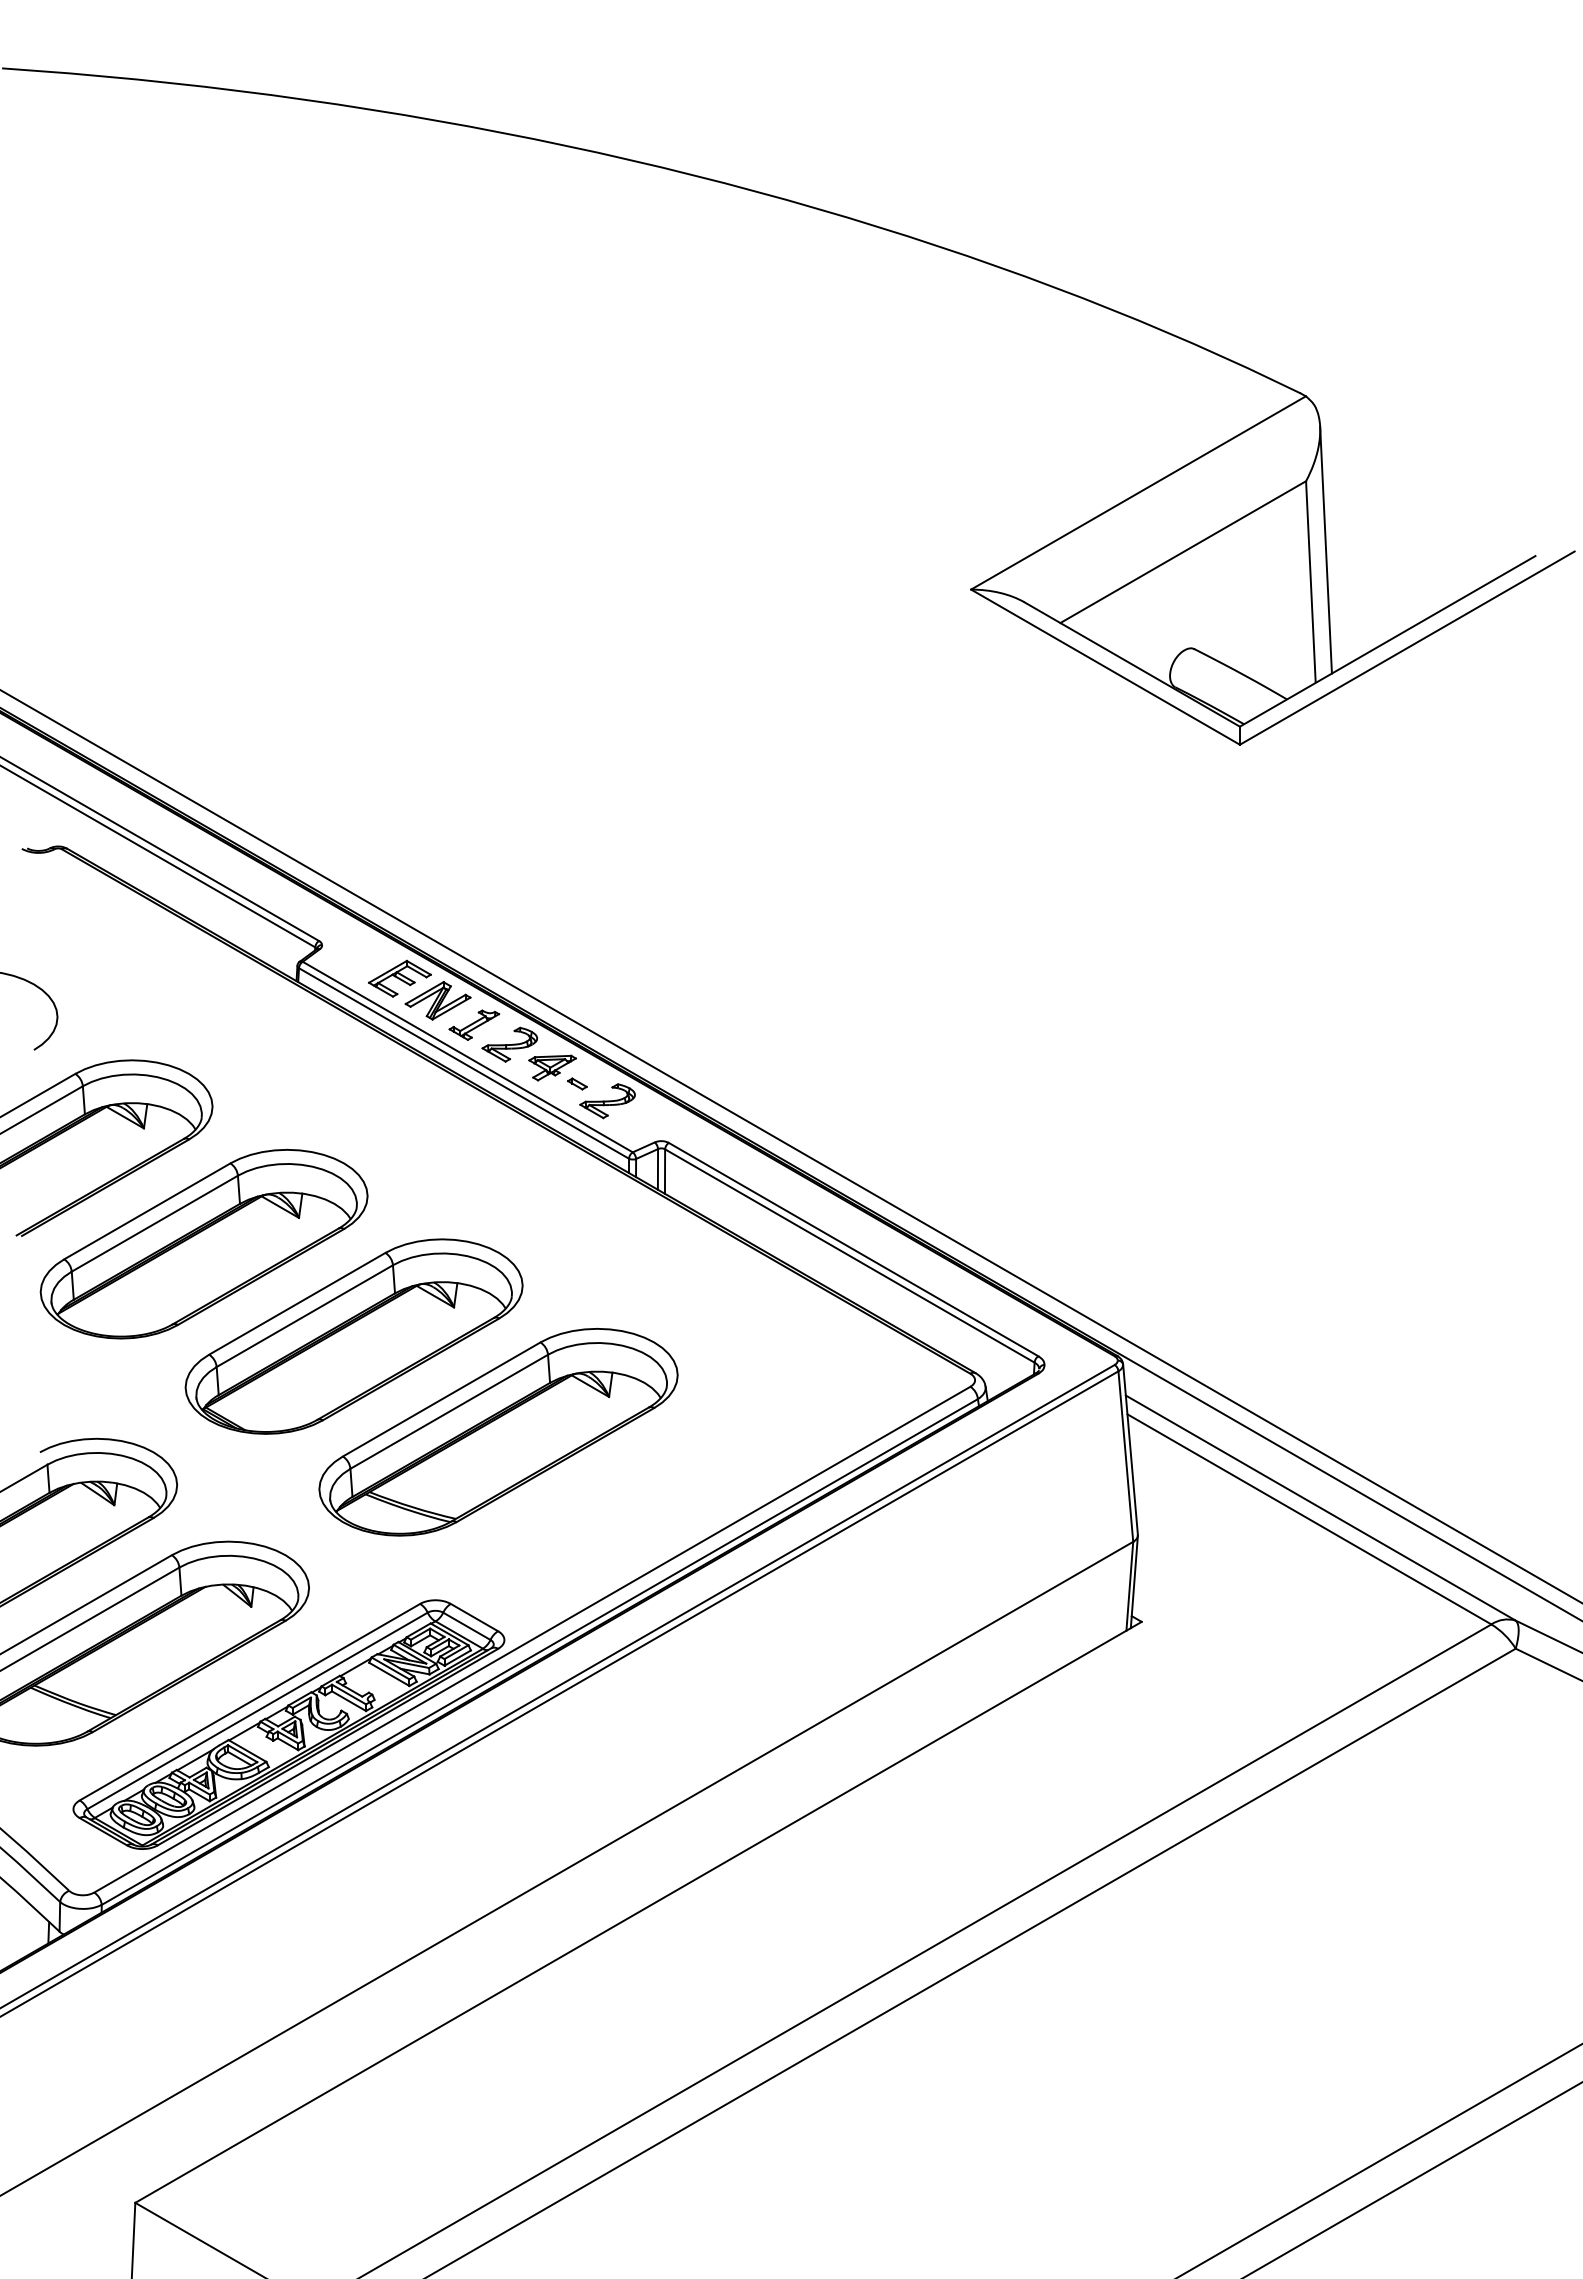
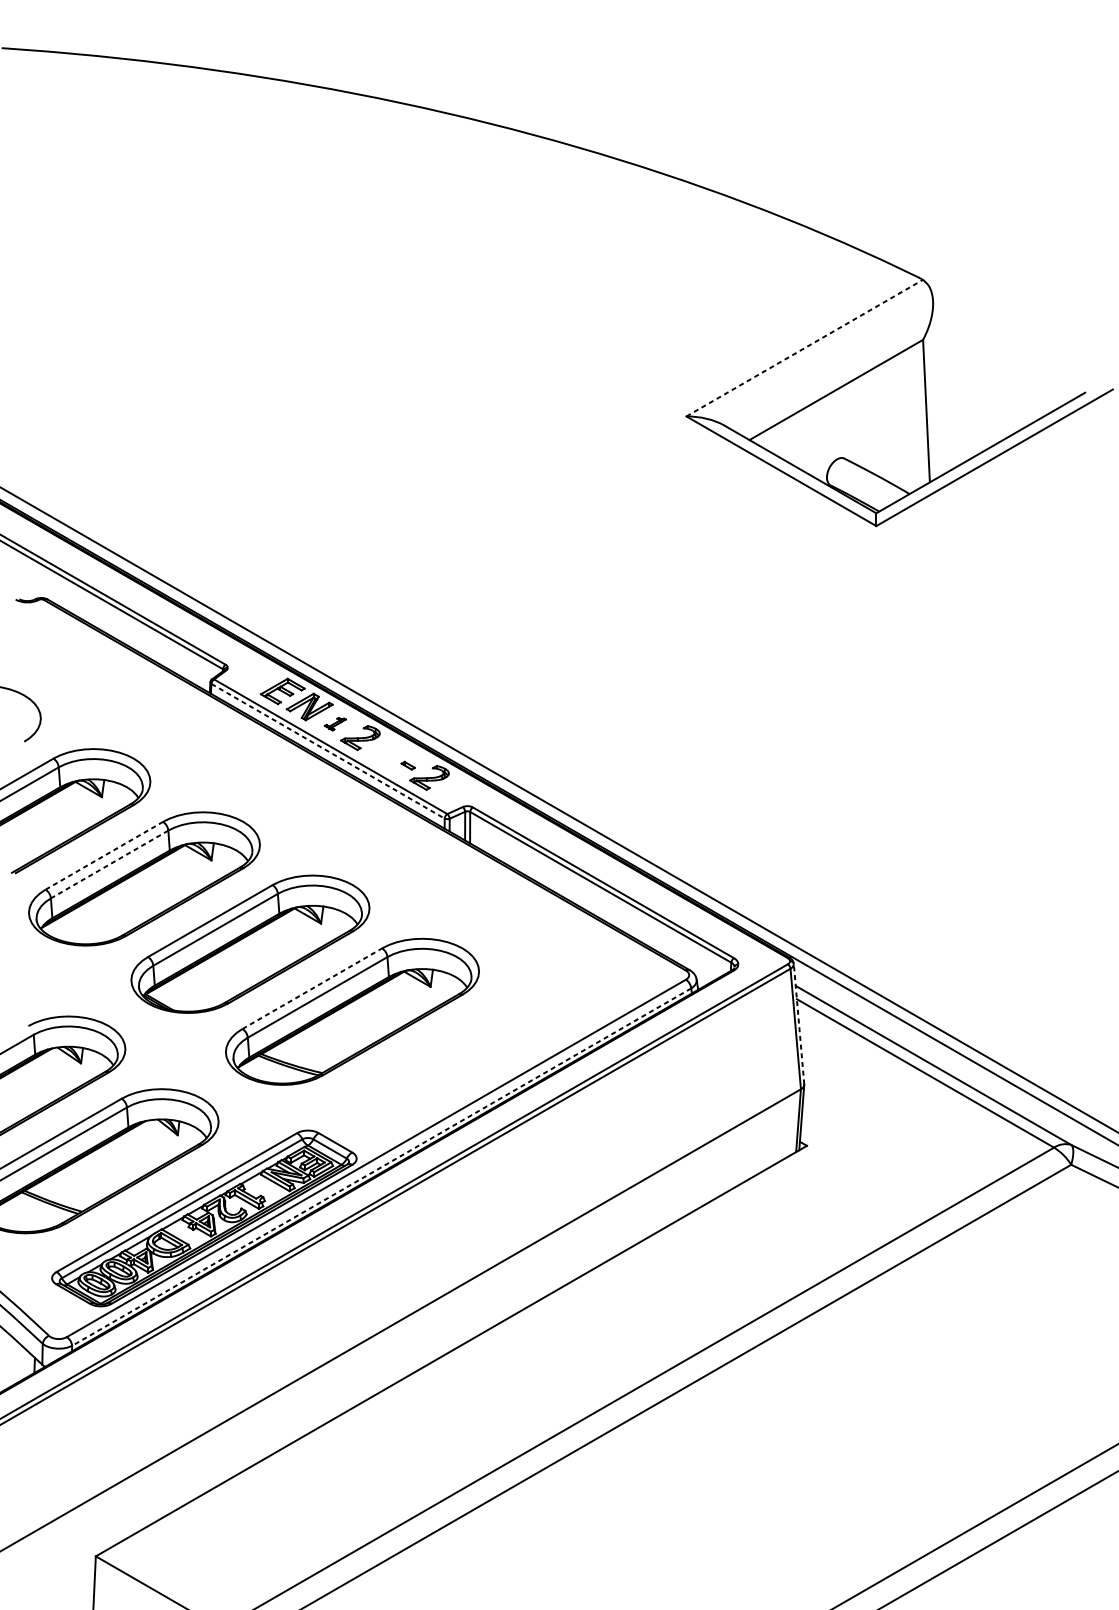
line: (1138, 492) -> (804, 347), solid -> dashed
line: (1325, 549) -> (936, 388), removed
part: (474, 1024) -> (335, 723), size x0.6
line: (464, 1063) -> (328, 751), solid -> dashed
part: (552, 1067) -> (390, 754), removed
line: (147, 1211) -> (104, 855), solid -> dashed
line: (154, 1223) -> (109, 864), solid -> dashed
line: (442, 1399) -> (312, 988), solid -> dashed
line: (1130, 1449) -> (799, 1024), solid -> dashed
line: (539, 1652) -> (381, 1167), solid -> dashed

